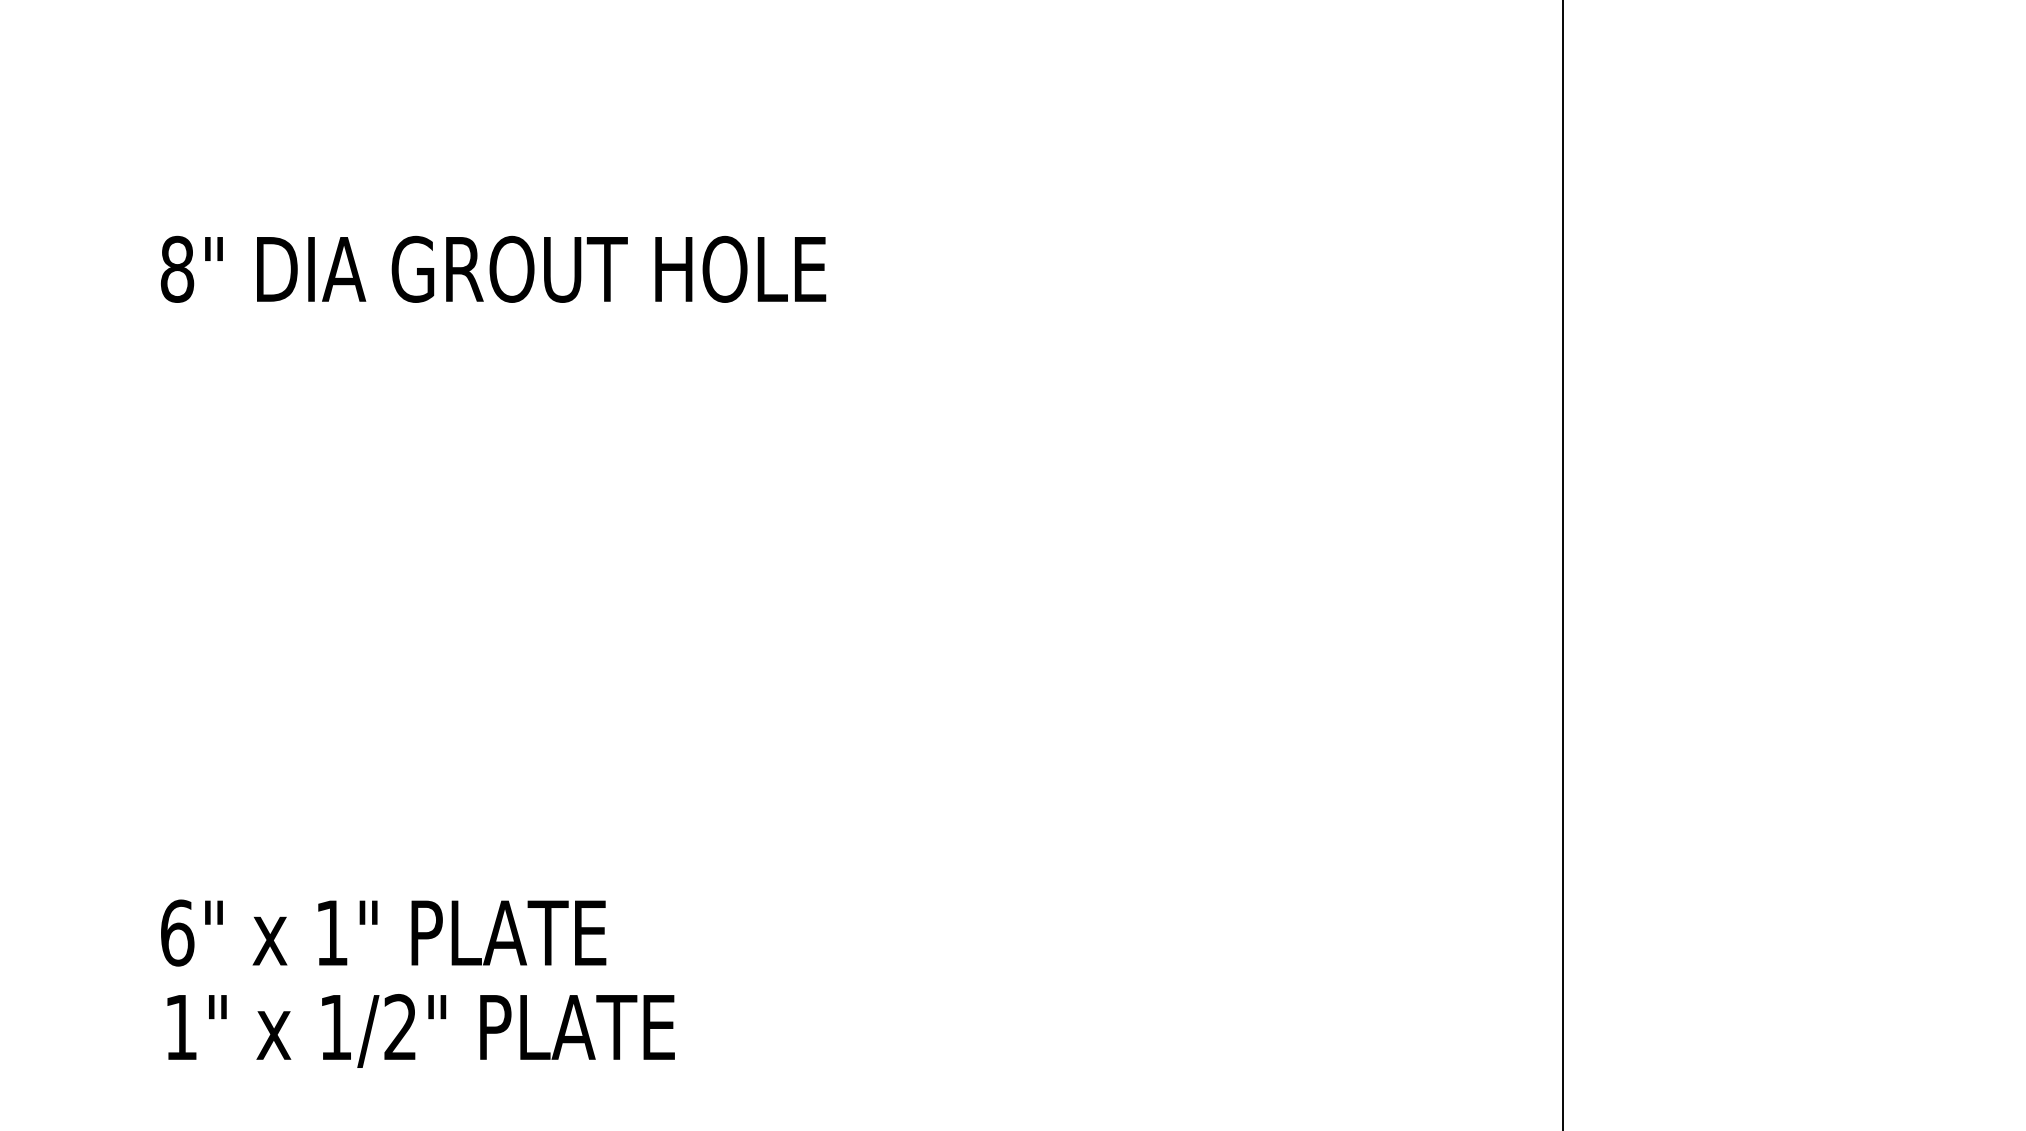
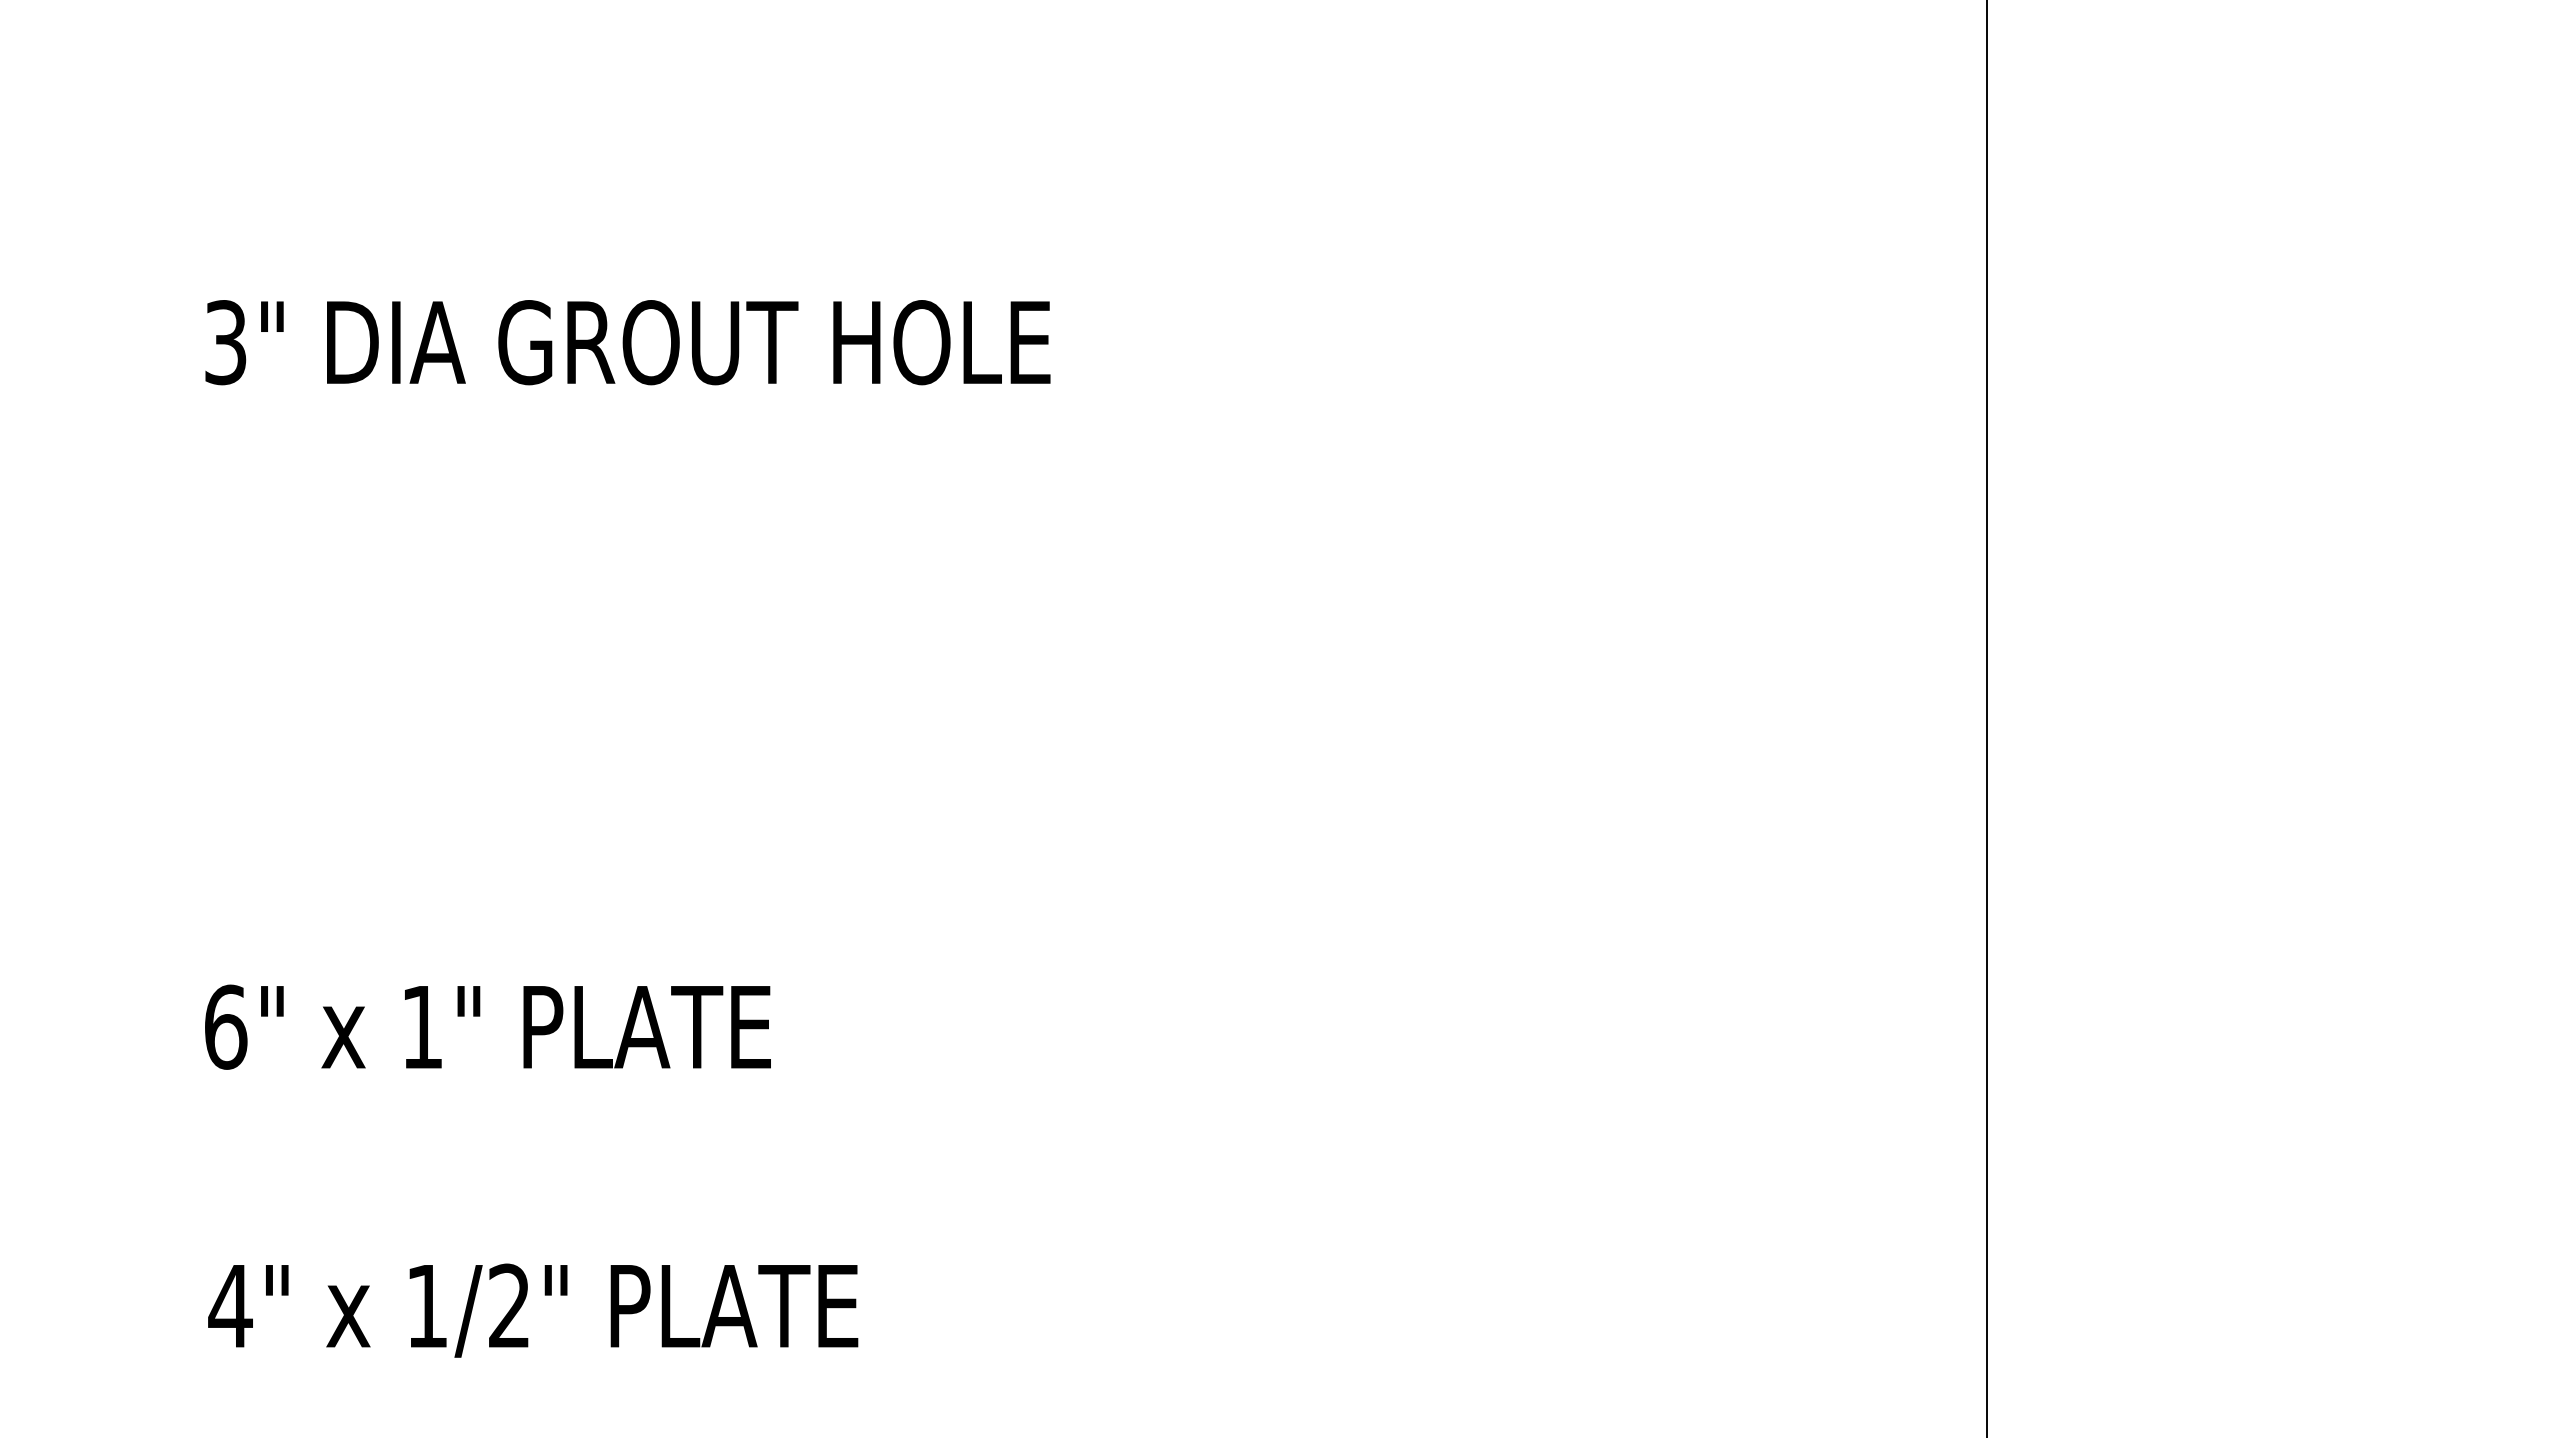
text: (177, 269) -> (225, 342), 8" -> 3"
text: (383, 932) -> (487, 1026), moved
text: (181, 1027) -> (230, 1306), 1" -> 4"

